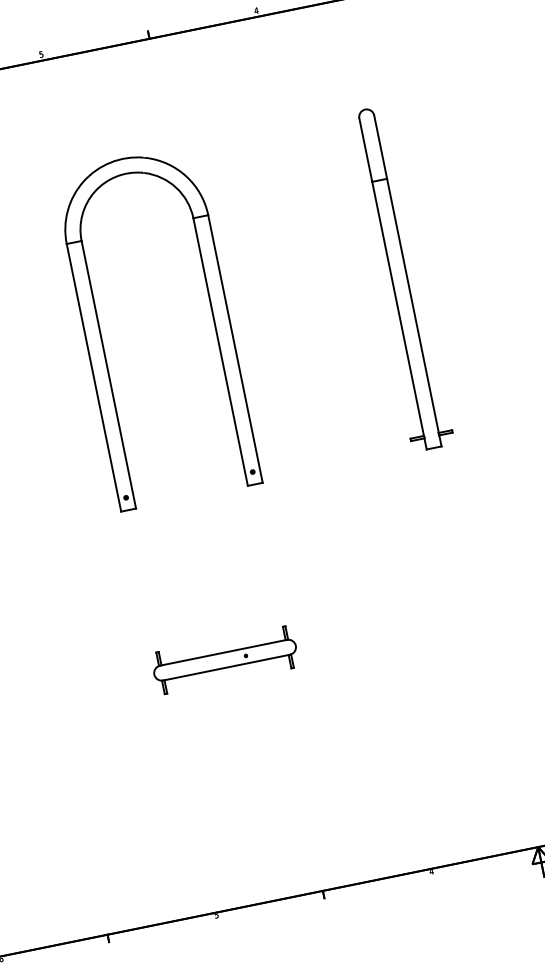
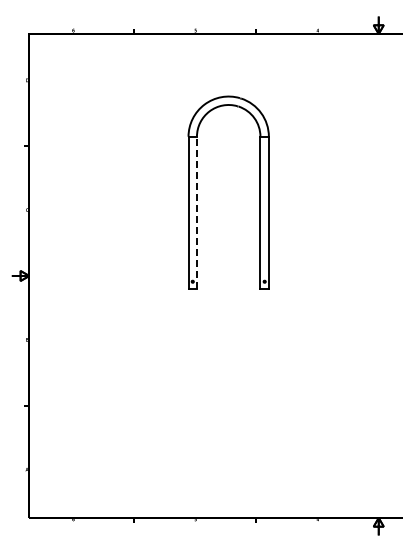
part: (398, 278) -> (365, 192), removed
line: (107, 374) -> (196, 212), solid -> dashed
part: (224, 658) -> (228, 380), removed

